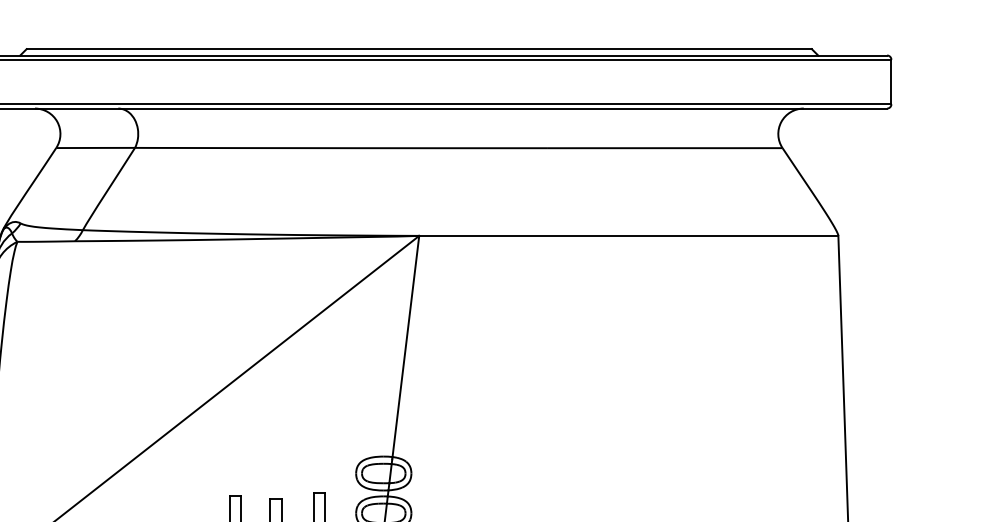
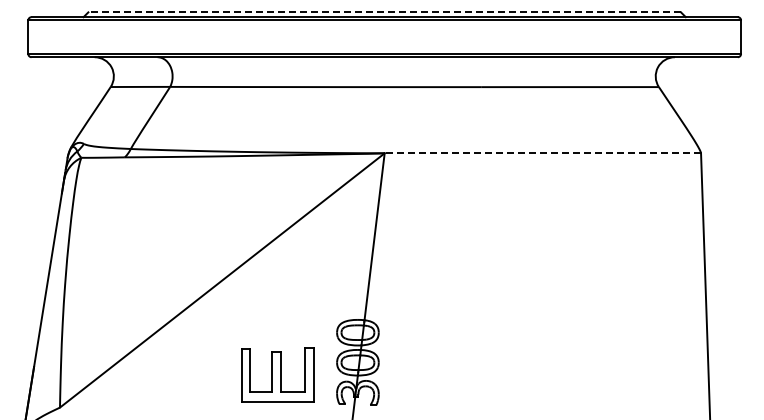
line: (418, 49) -> (384, 12), solid -> dashed
line: (628, 236) -> (542, 153), solid -> dashed

